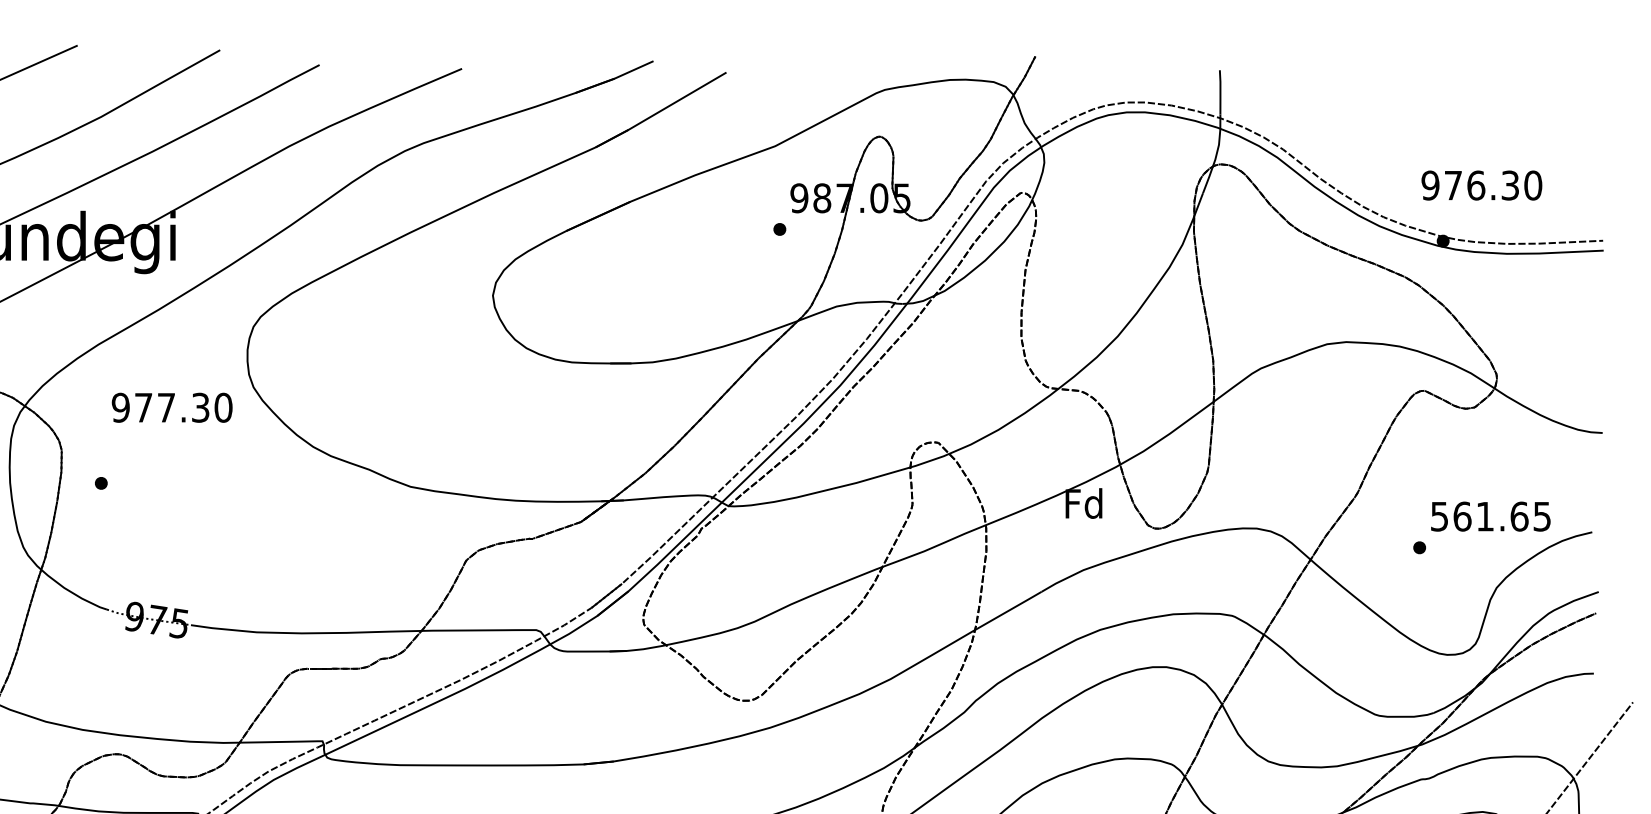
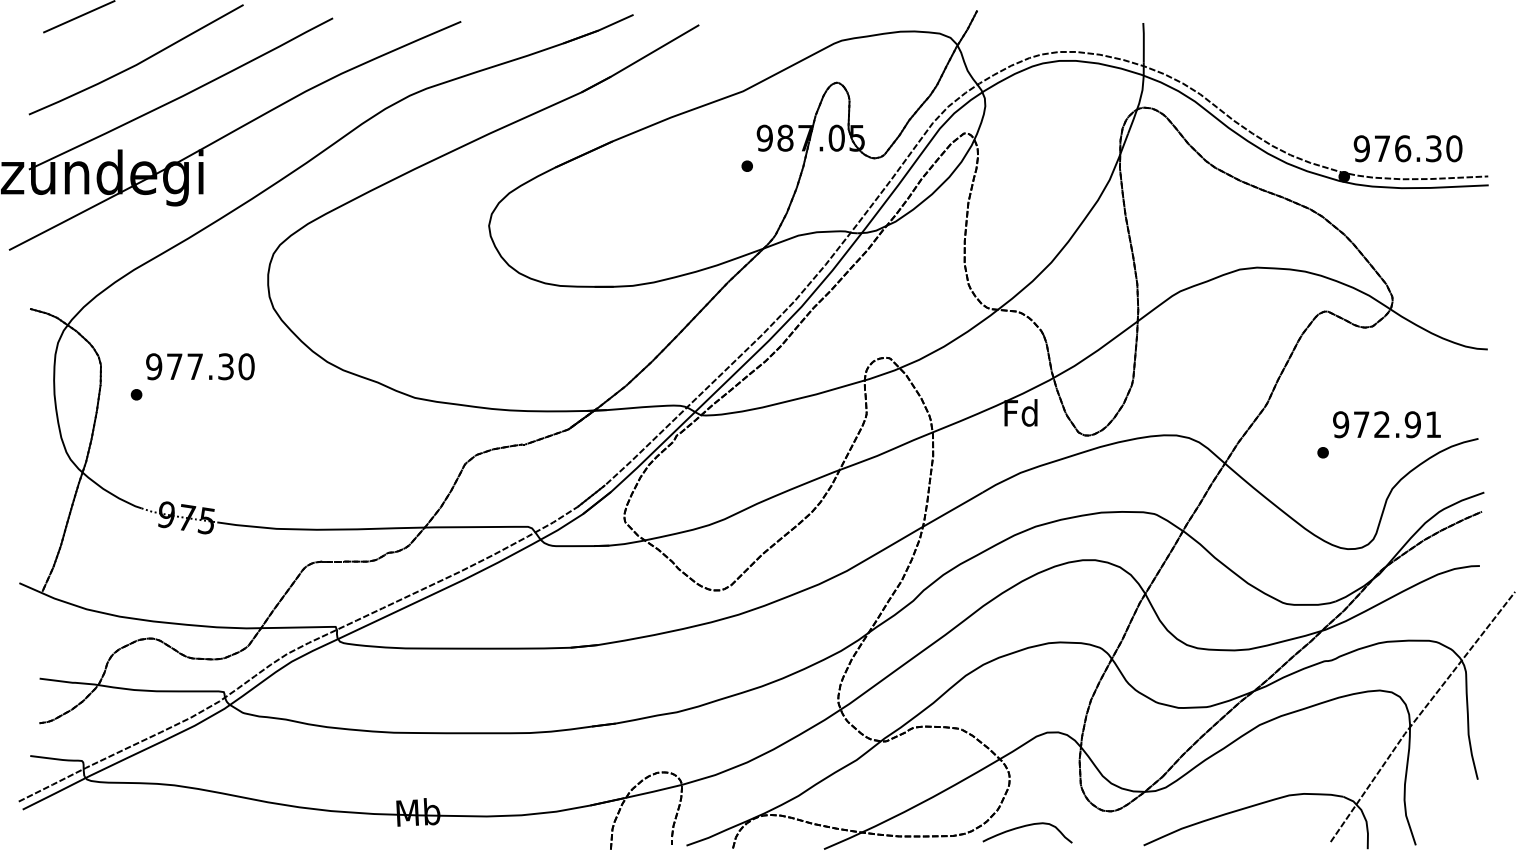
text: (1481, 185) -> (1407, 148), moved
text: (172, 407) -> (200, 366), moved
text: (1490, 516) -> (1386, 424), 561.65 -> 972.91

